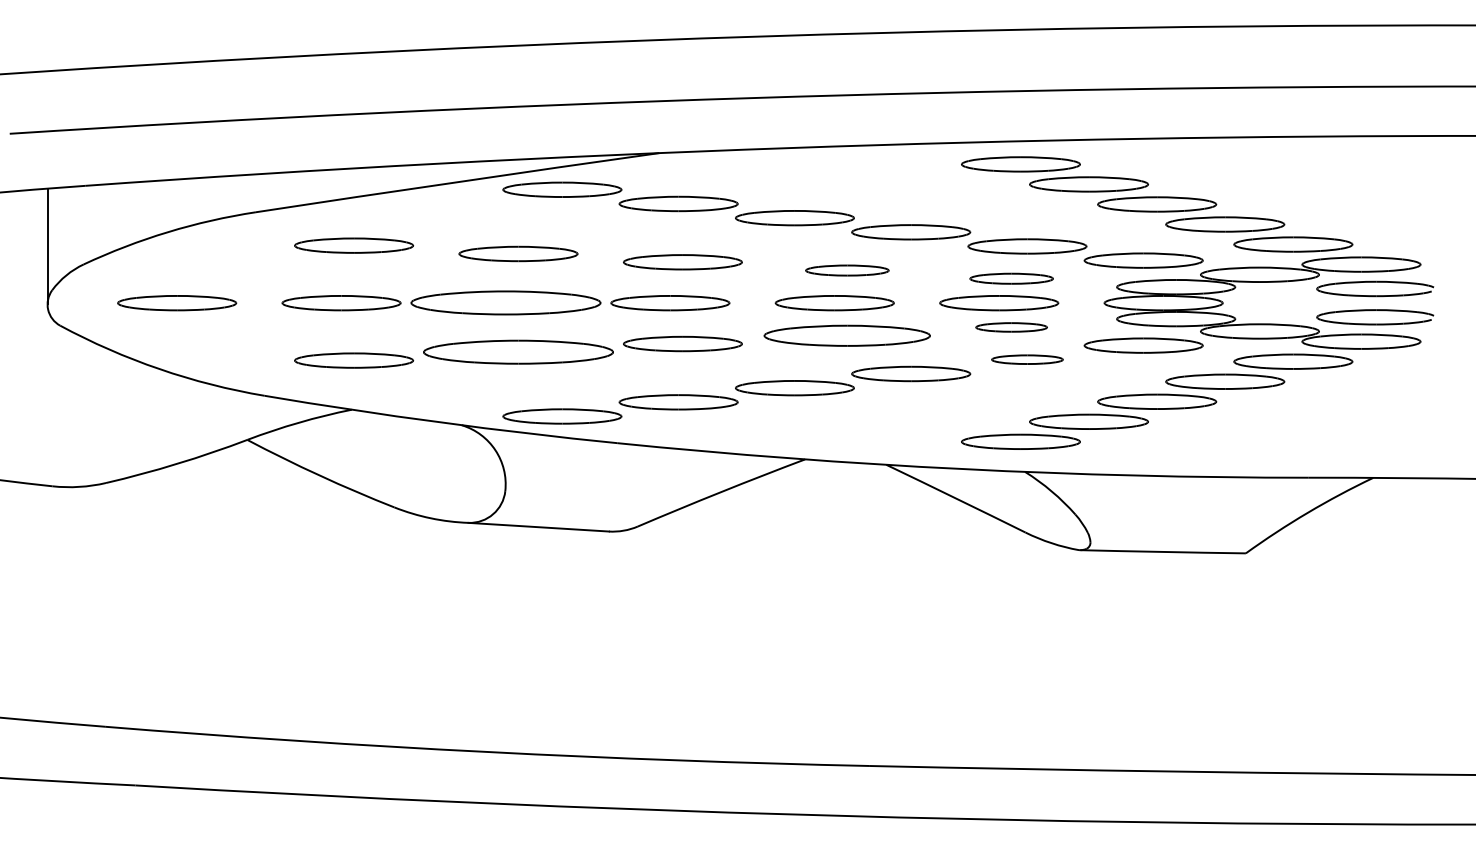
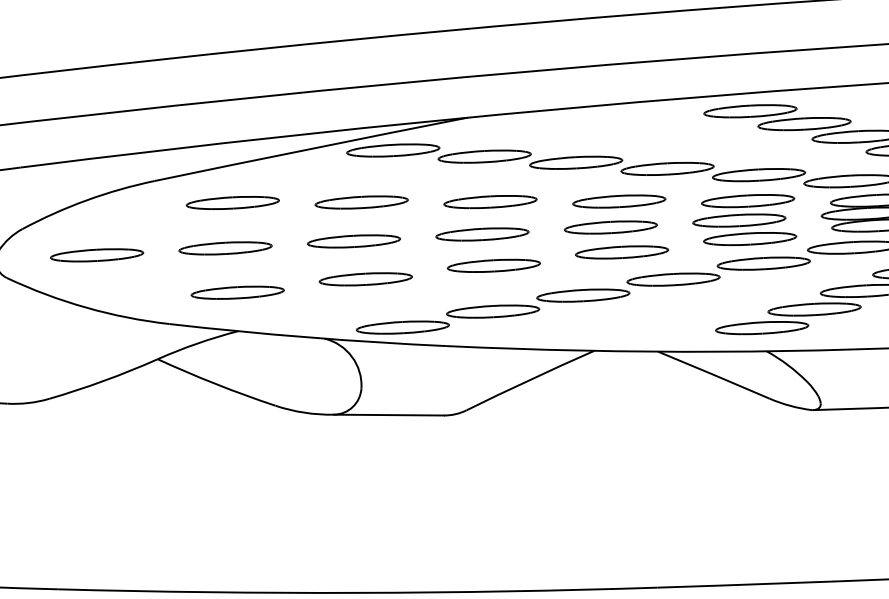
part: (847, 270) -> (619, 201), size x1.43
part: (1011, 278) -> (747, 200), size x1.43
part: (505, 303) -> (353, 241), size x0.62
part: (1011, 327) -> (749, 239), size x1.67
part: (847, 335) -> (622, 252), size x0.71
part: (518, 352) -> (365, 279), size x0.62
part: (1027, 359) -> (763, 263), size x1.67

